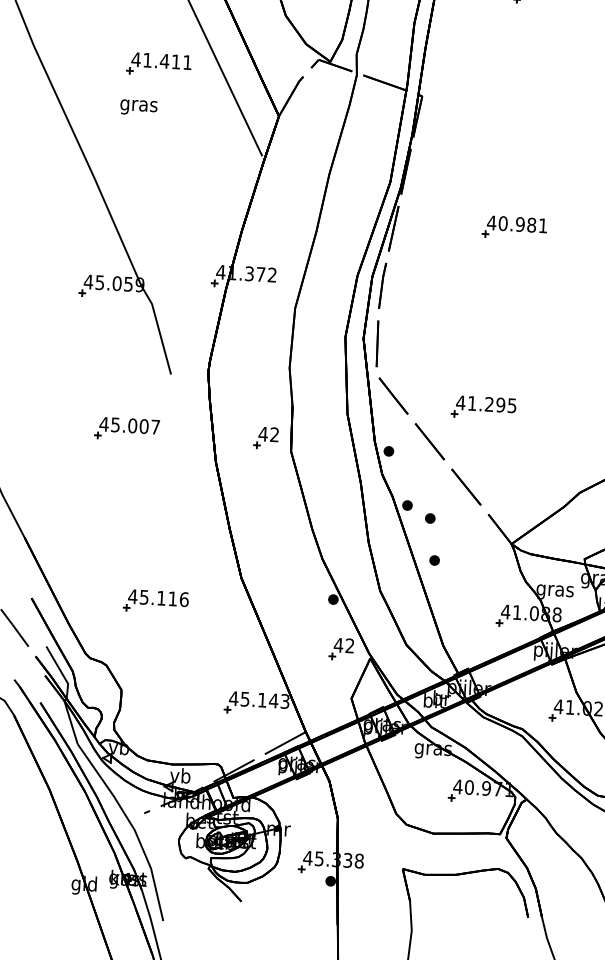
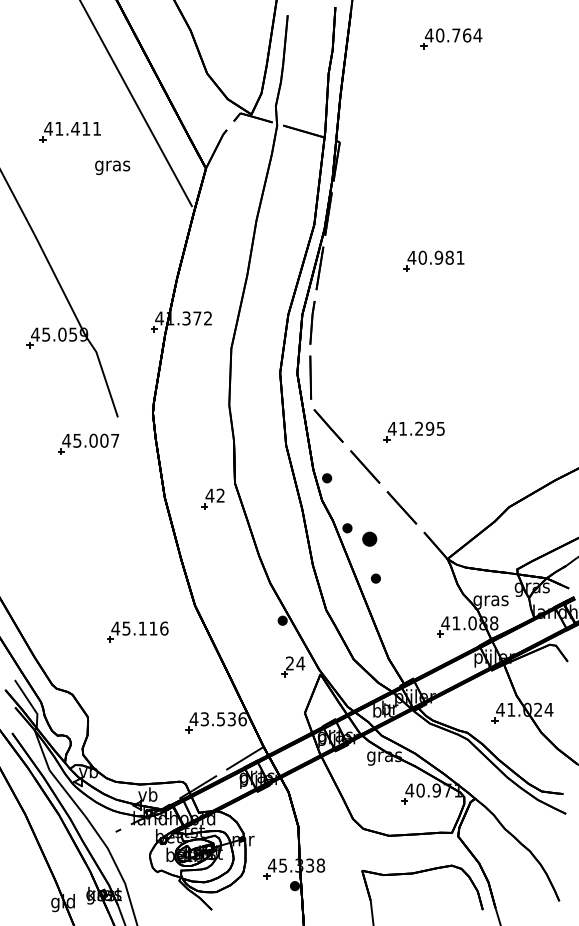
part: (158, 64) -> (69, 132), moved
text: (138, 107) -> (112, 167), moved
part: (127, 428) -> (88, 443), moved
part: (265, 437) -> (212, 498), moved
part: (430, 518) -> (369, 539), size x1.6
part: (155, 601) -> (137, 631), moved
text: (344, 645) -> (295, 663), 42 -> 24
text: (264, 700) -> (223, 719), 45.143 -> 43.536

